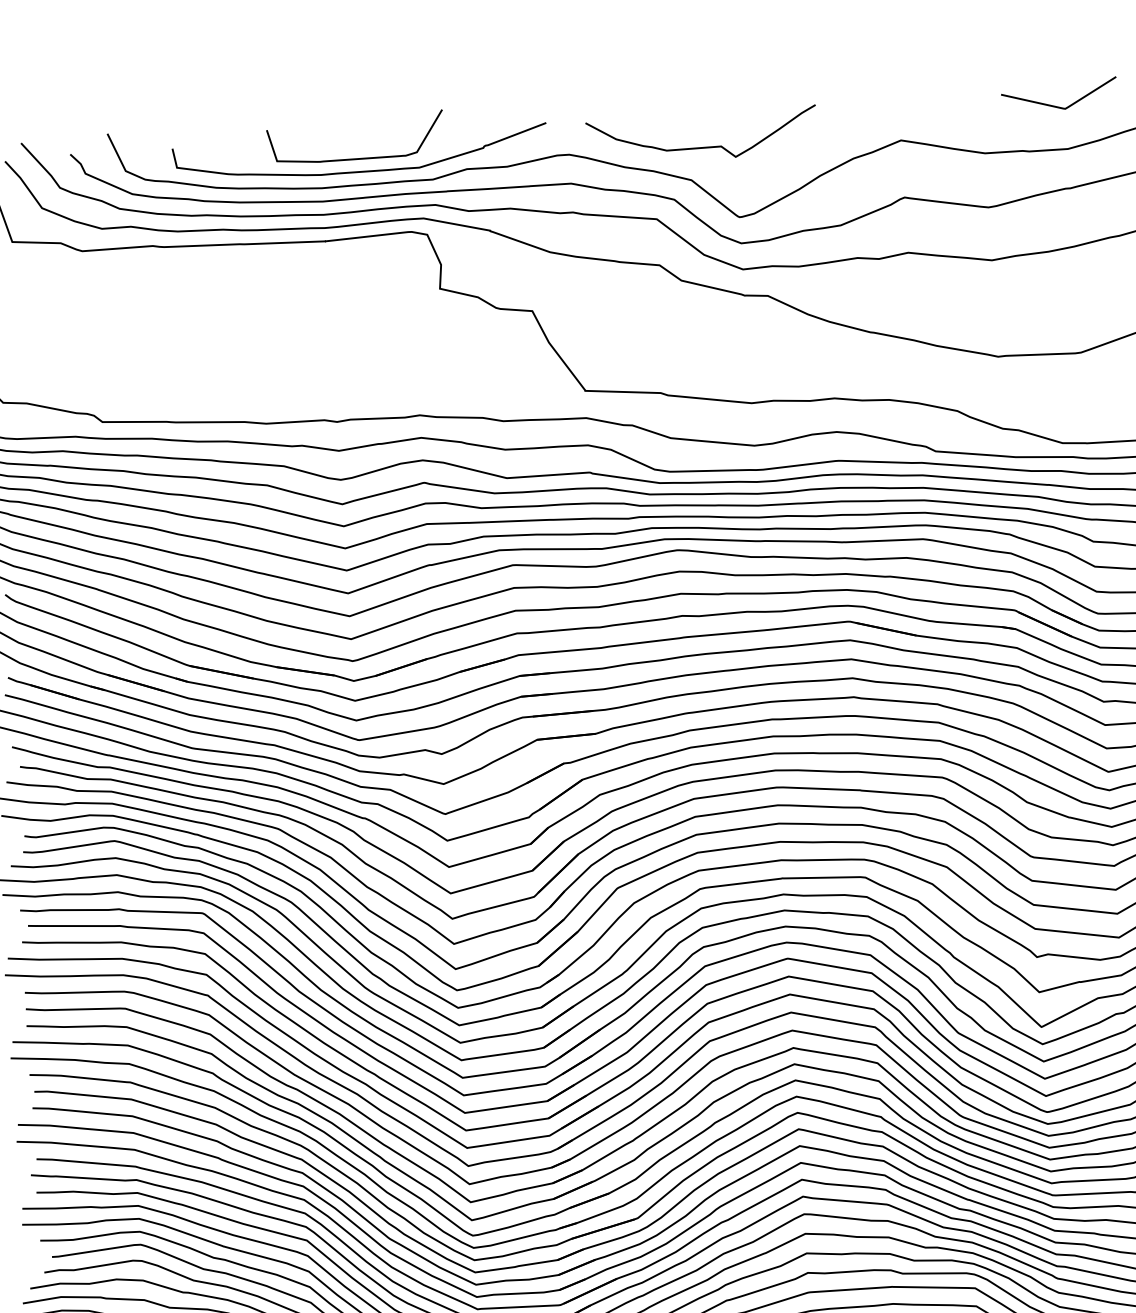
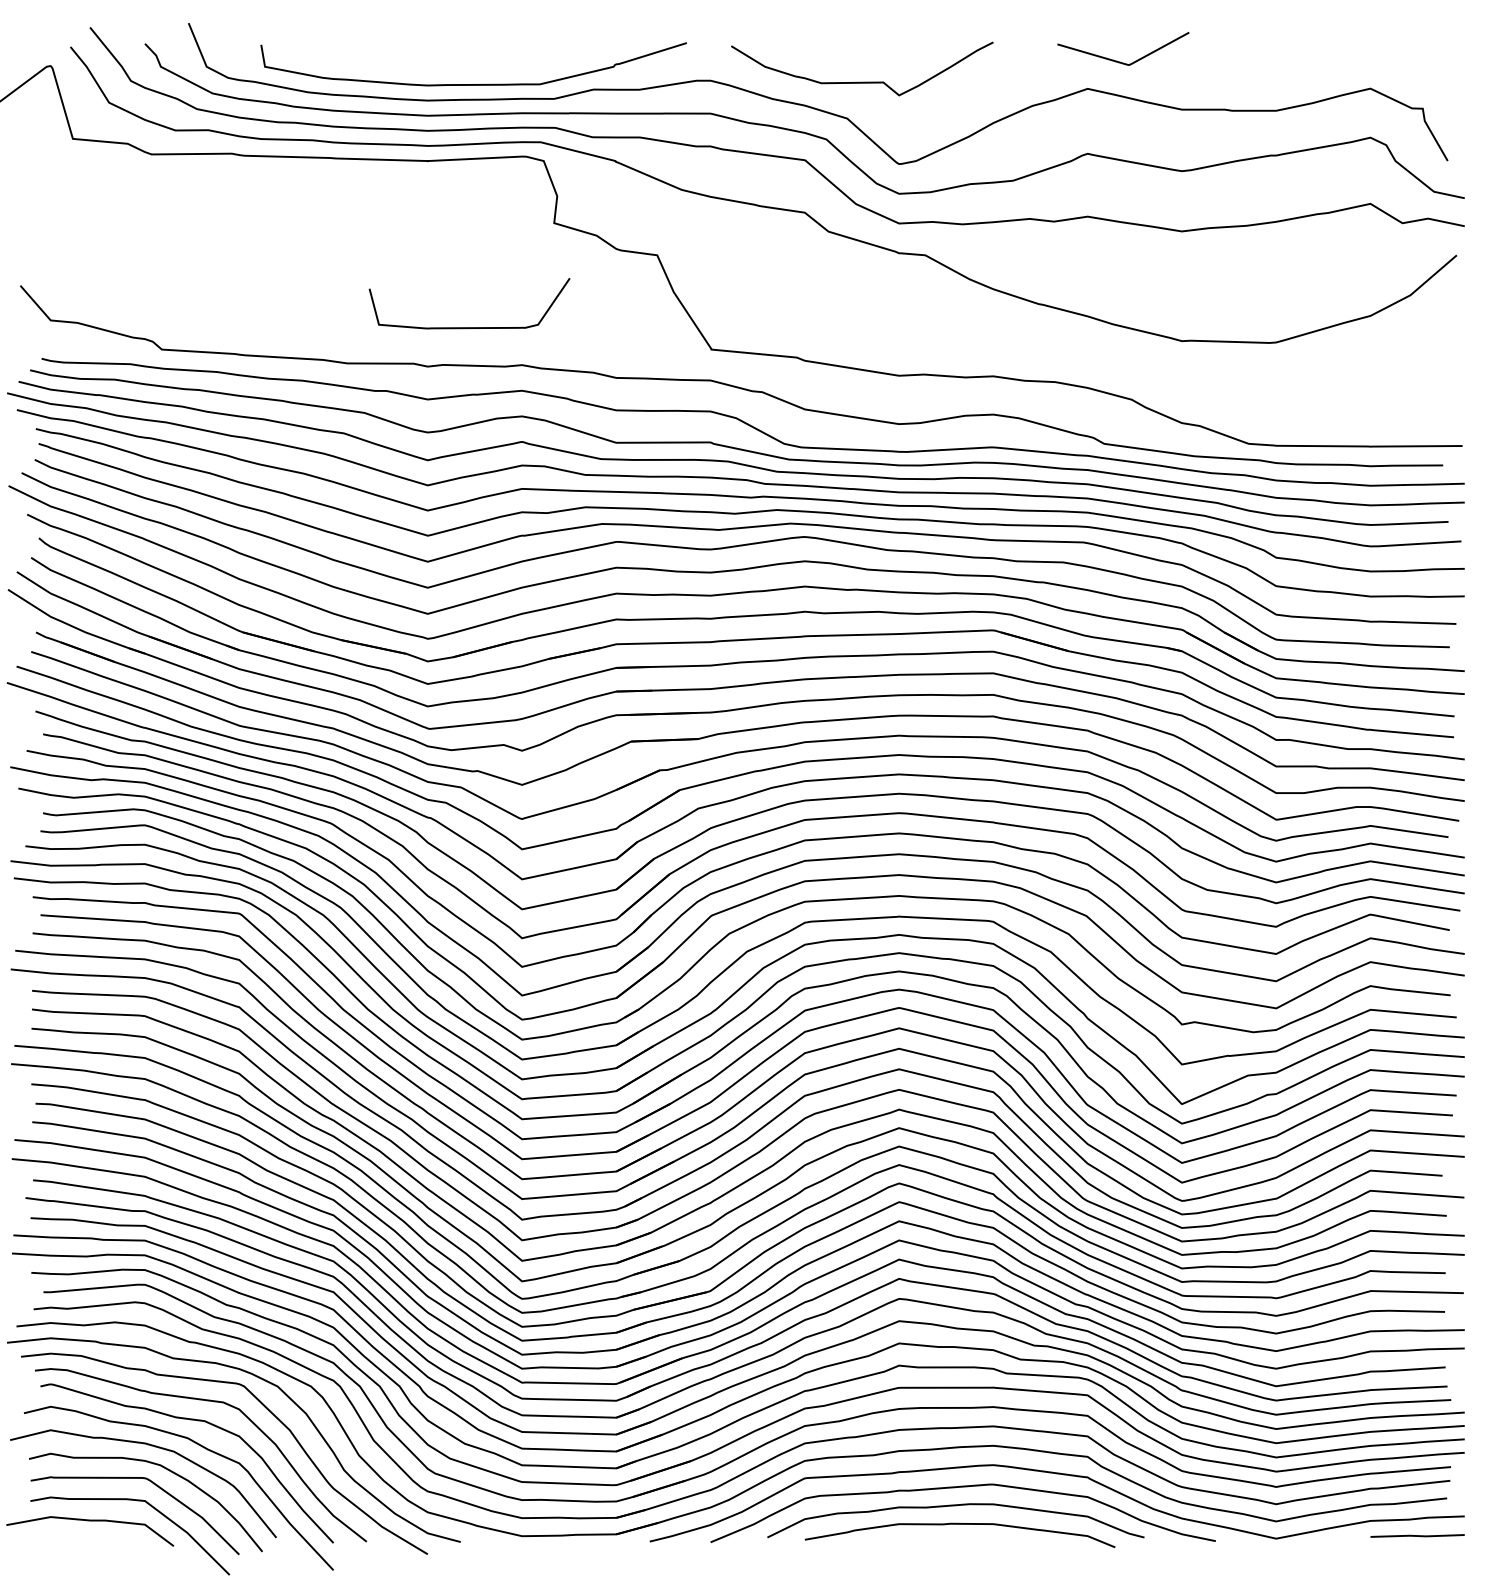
line: (1057, 106) -> (1120, 61), moved
curve: (356, 158) -> (469, 327), moved

